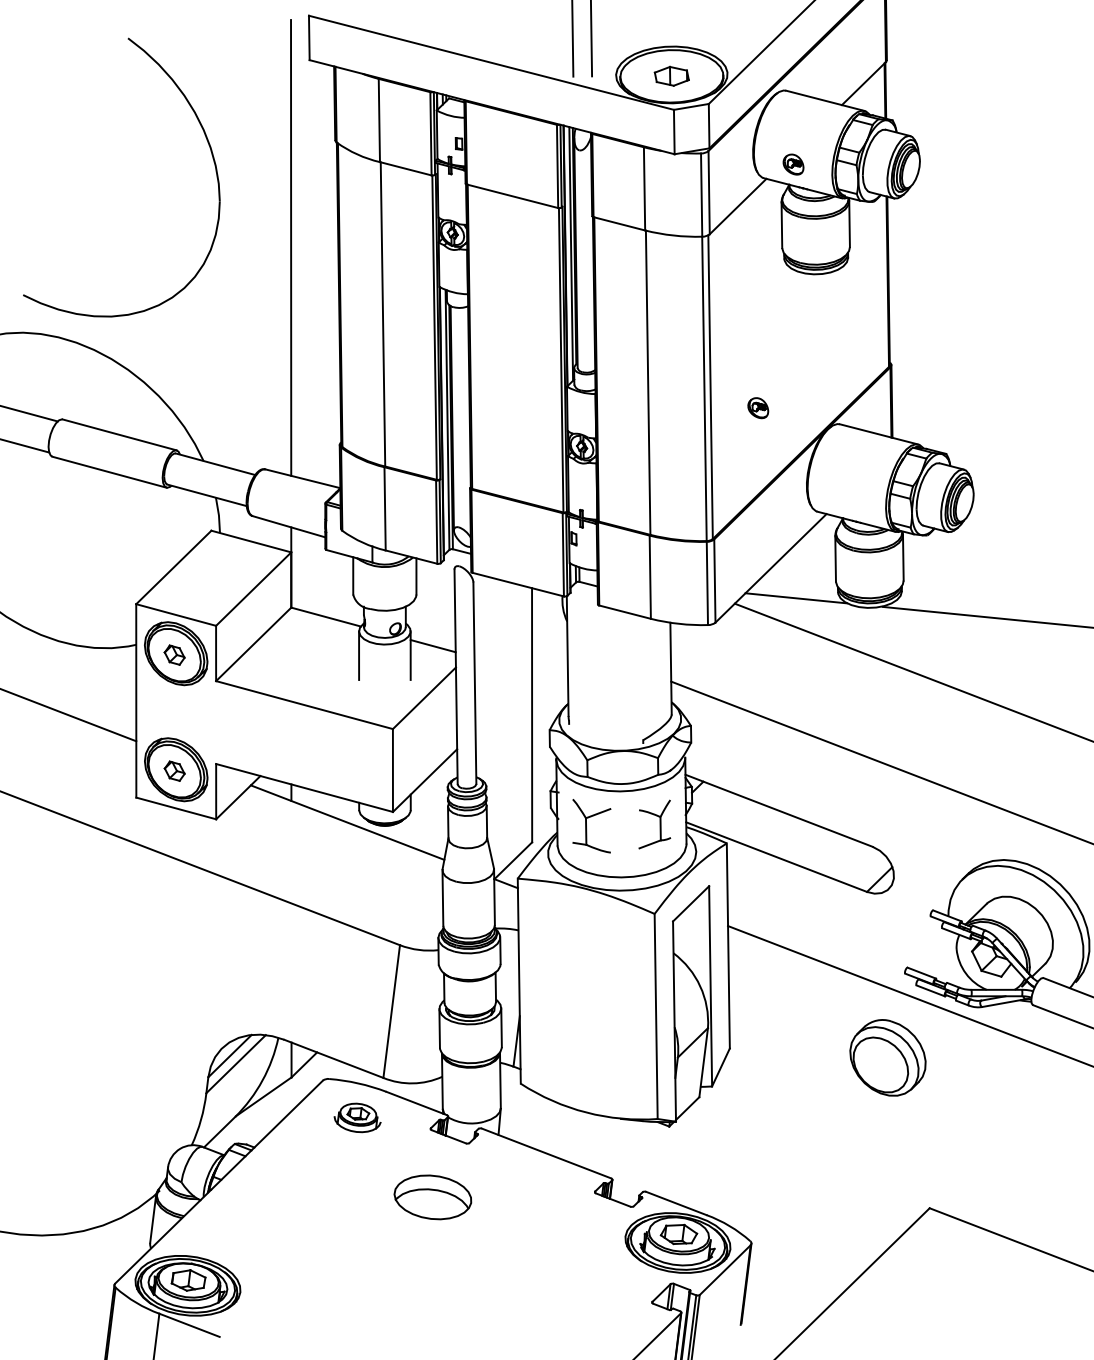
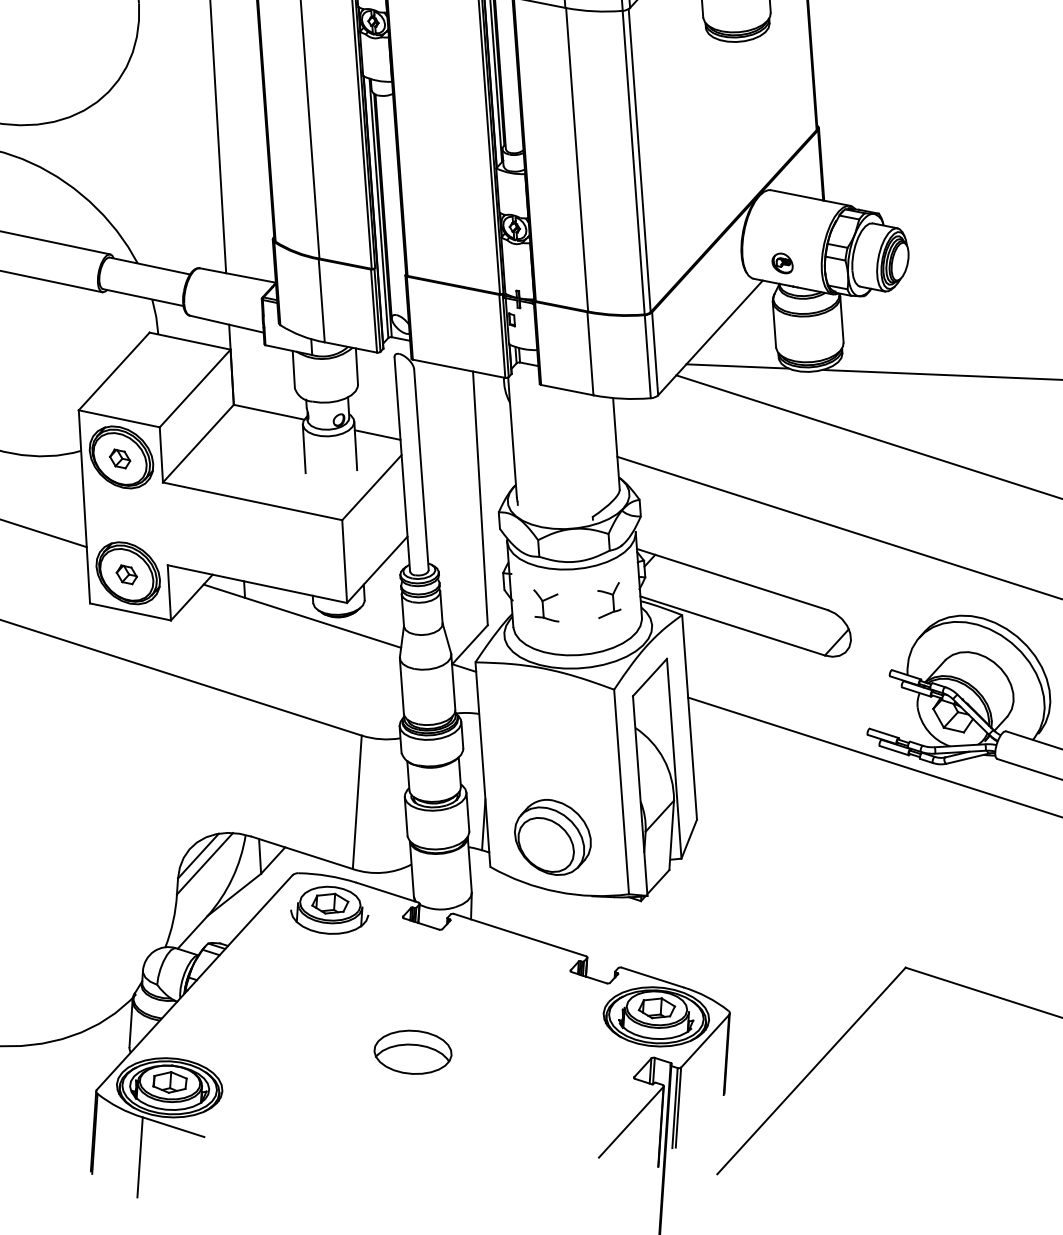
part: (758, 408) -> (782, 263), moved
part: (654, 824) -> (608, 600), size x0.71
part: (591, 826) -> (546, 606), size x0.62
part: (887, 1057) -> (552, 837), moved
part: (357, 1117) -> (329, 910), size x1.67
part: (432, 1197) -> (412, 1052), moved

